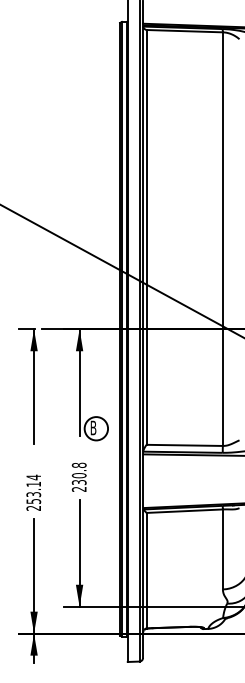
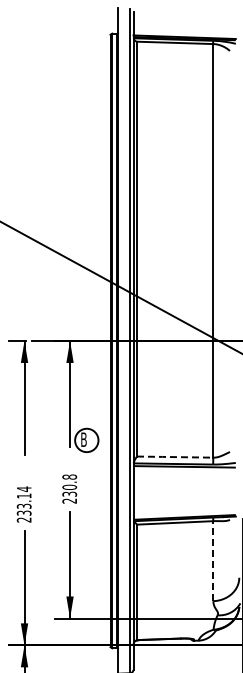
line: (184, 445) -> (174, 457), solid -> dashed
text: (32, 501) -> (22, 513), 253.14 -> 233.14
line: (222, 548) -> (212, 560), solid -> dashed

